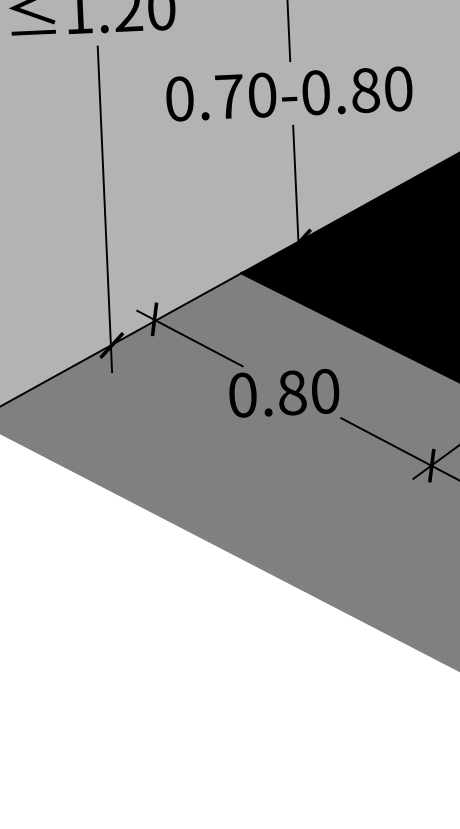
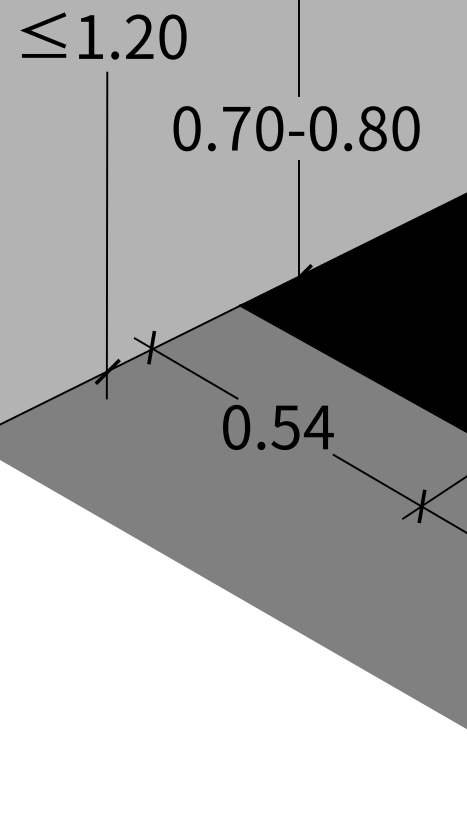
text: (308, 392) -> (302, 427), 0.80 -> 0.54

